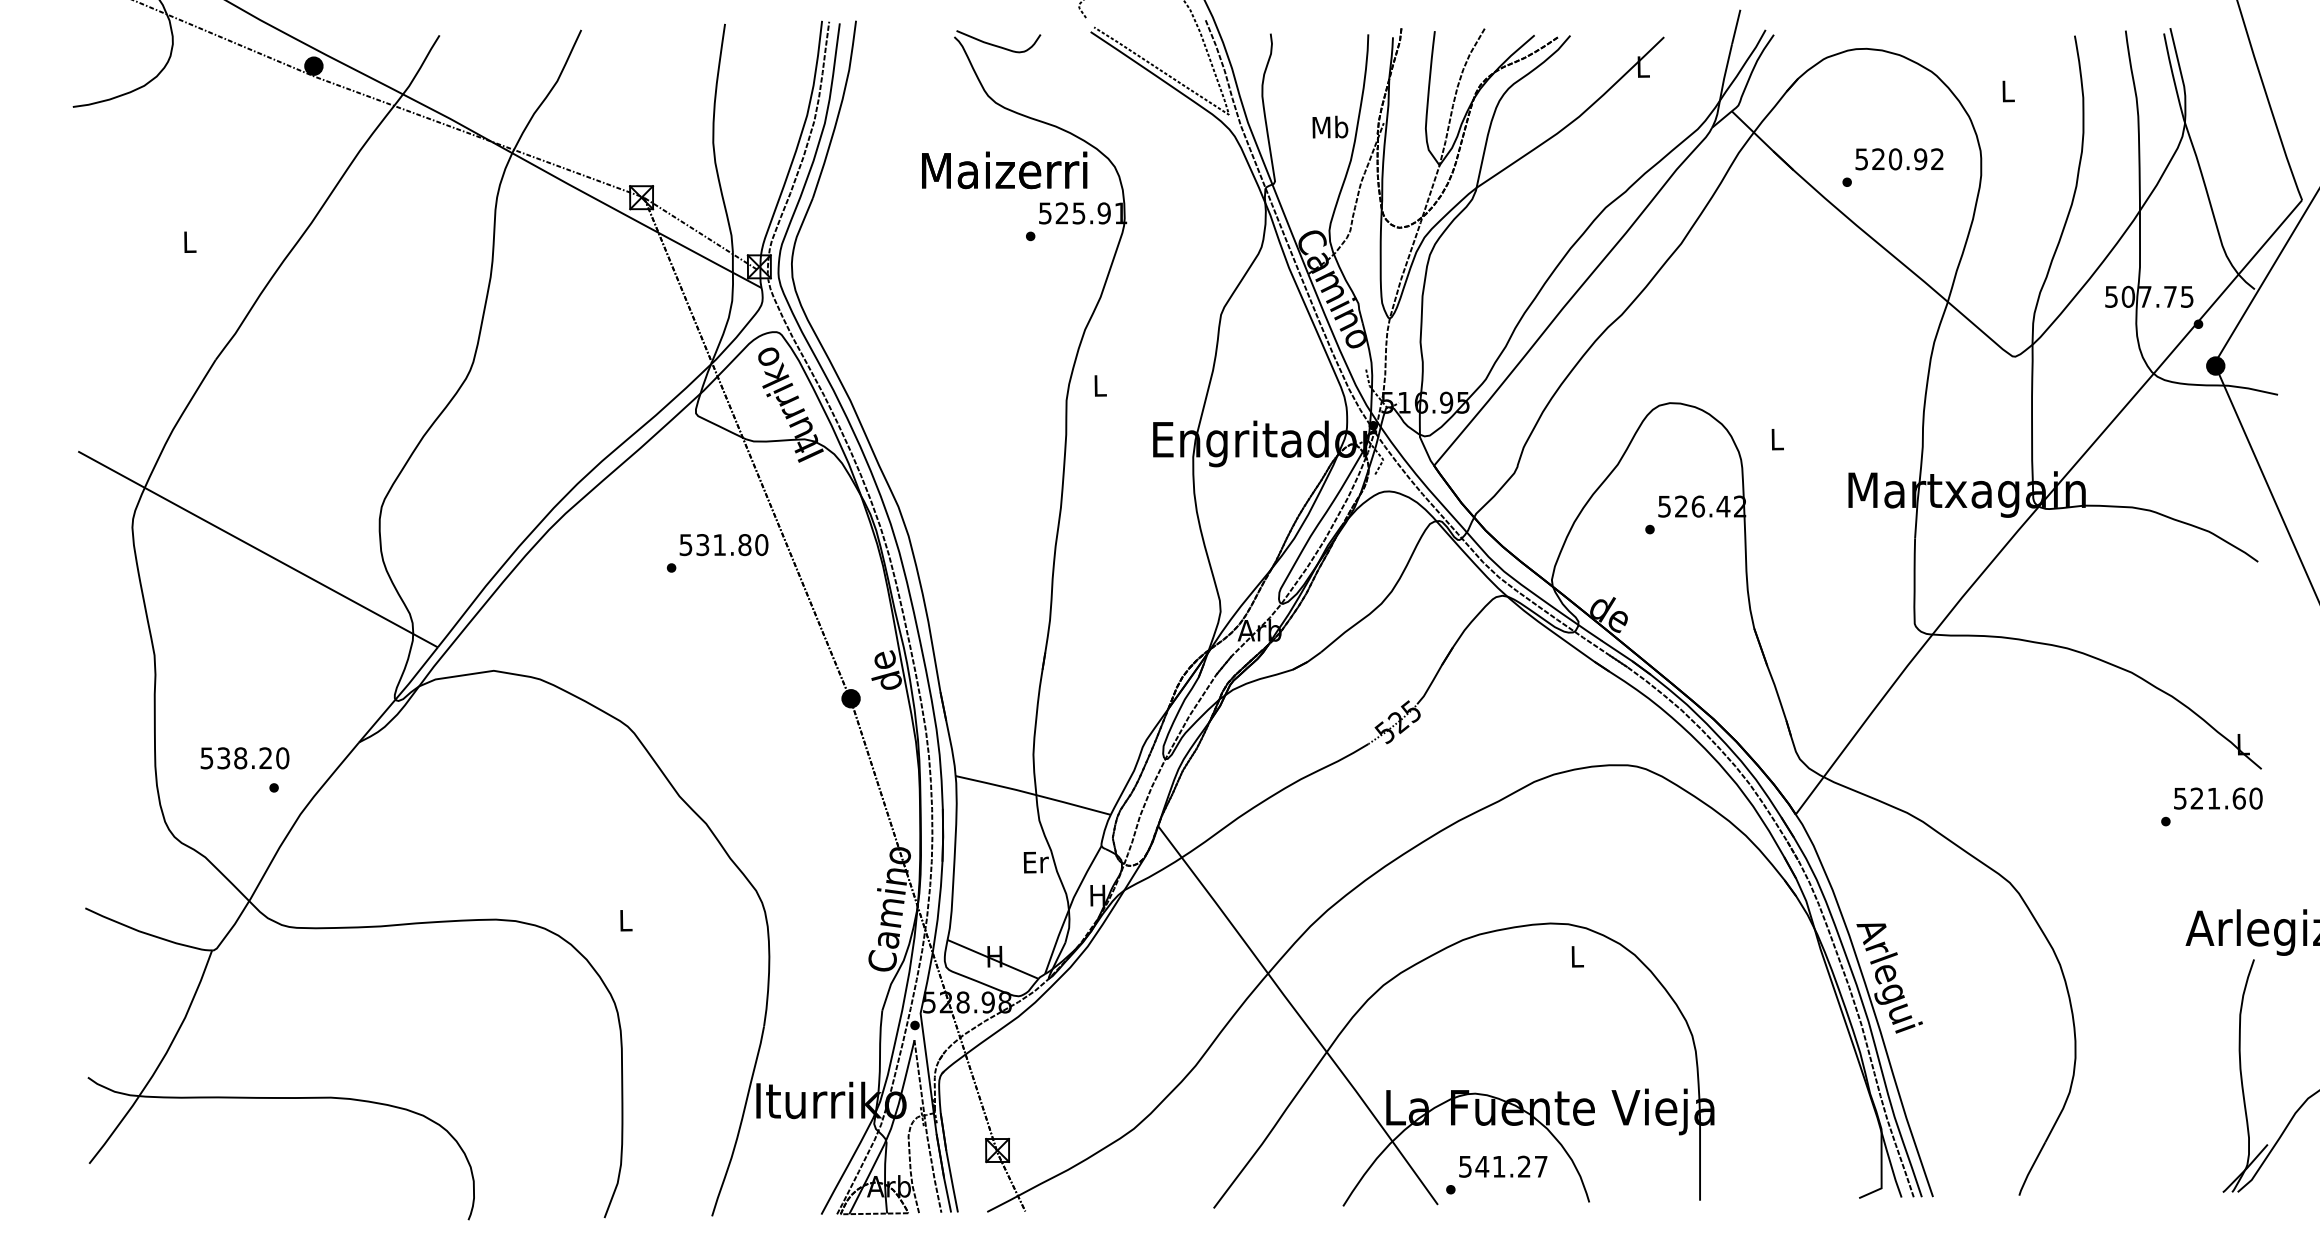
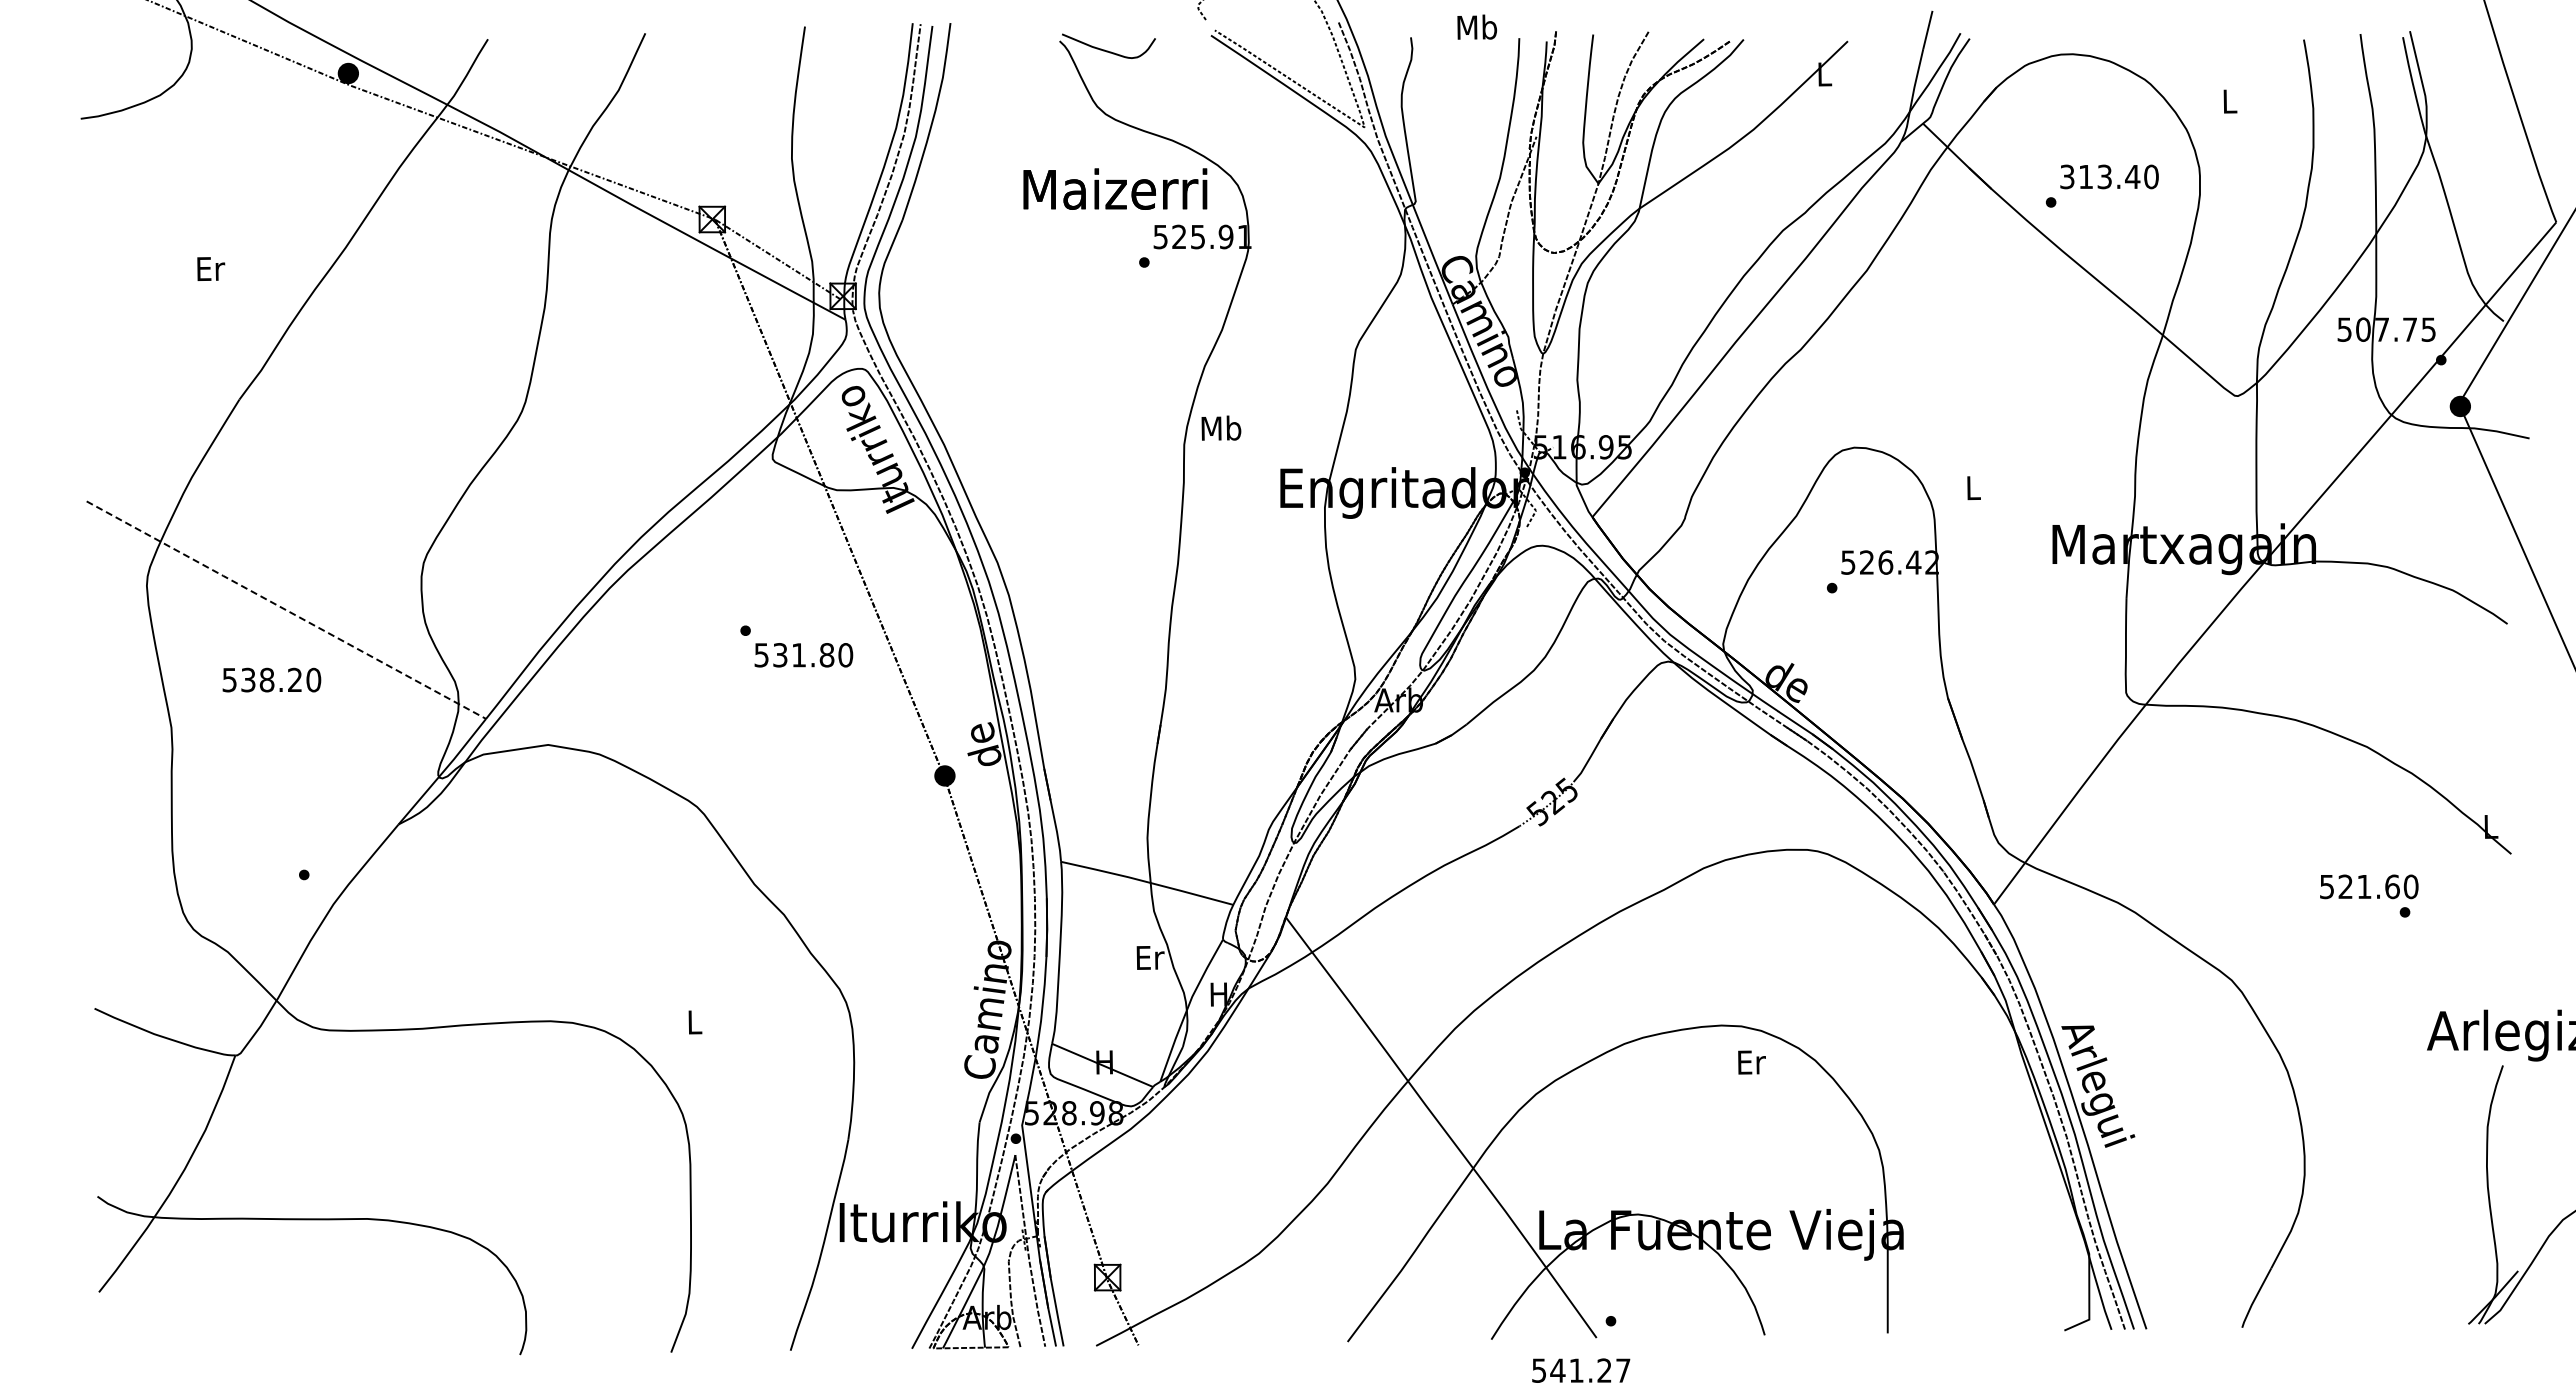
text: (1330, 126) -> (1477, 26), moved
text: (1899, 158) -> (2109, 176), 520.92 -> 313.40
text: (190, 241) -> (211, 268), L -> Er
text: (1100, 384) -> (1221, 427), L -> Mb
text: (723, 545) -> (803, 655), moved
line: (258, 549) -> (286, 610), solid -> dashed
text: (244, 757) -> (271, 679), moved
text: (2218, 798) -> (2369, 886), moved
text: (1577, 956) -> (1751, 1062), L -> Er
text: (1503, 1166) -> (1581, 1370), moved

